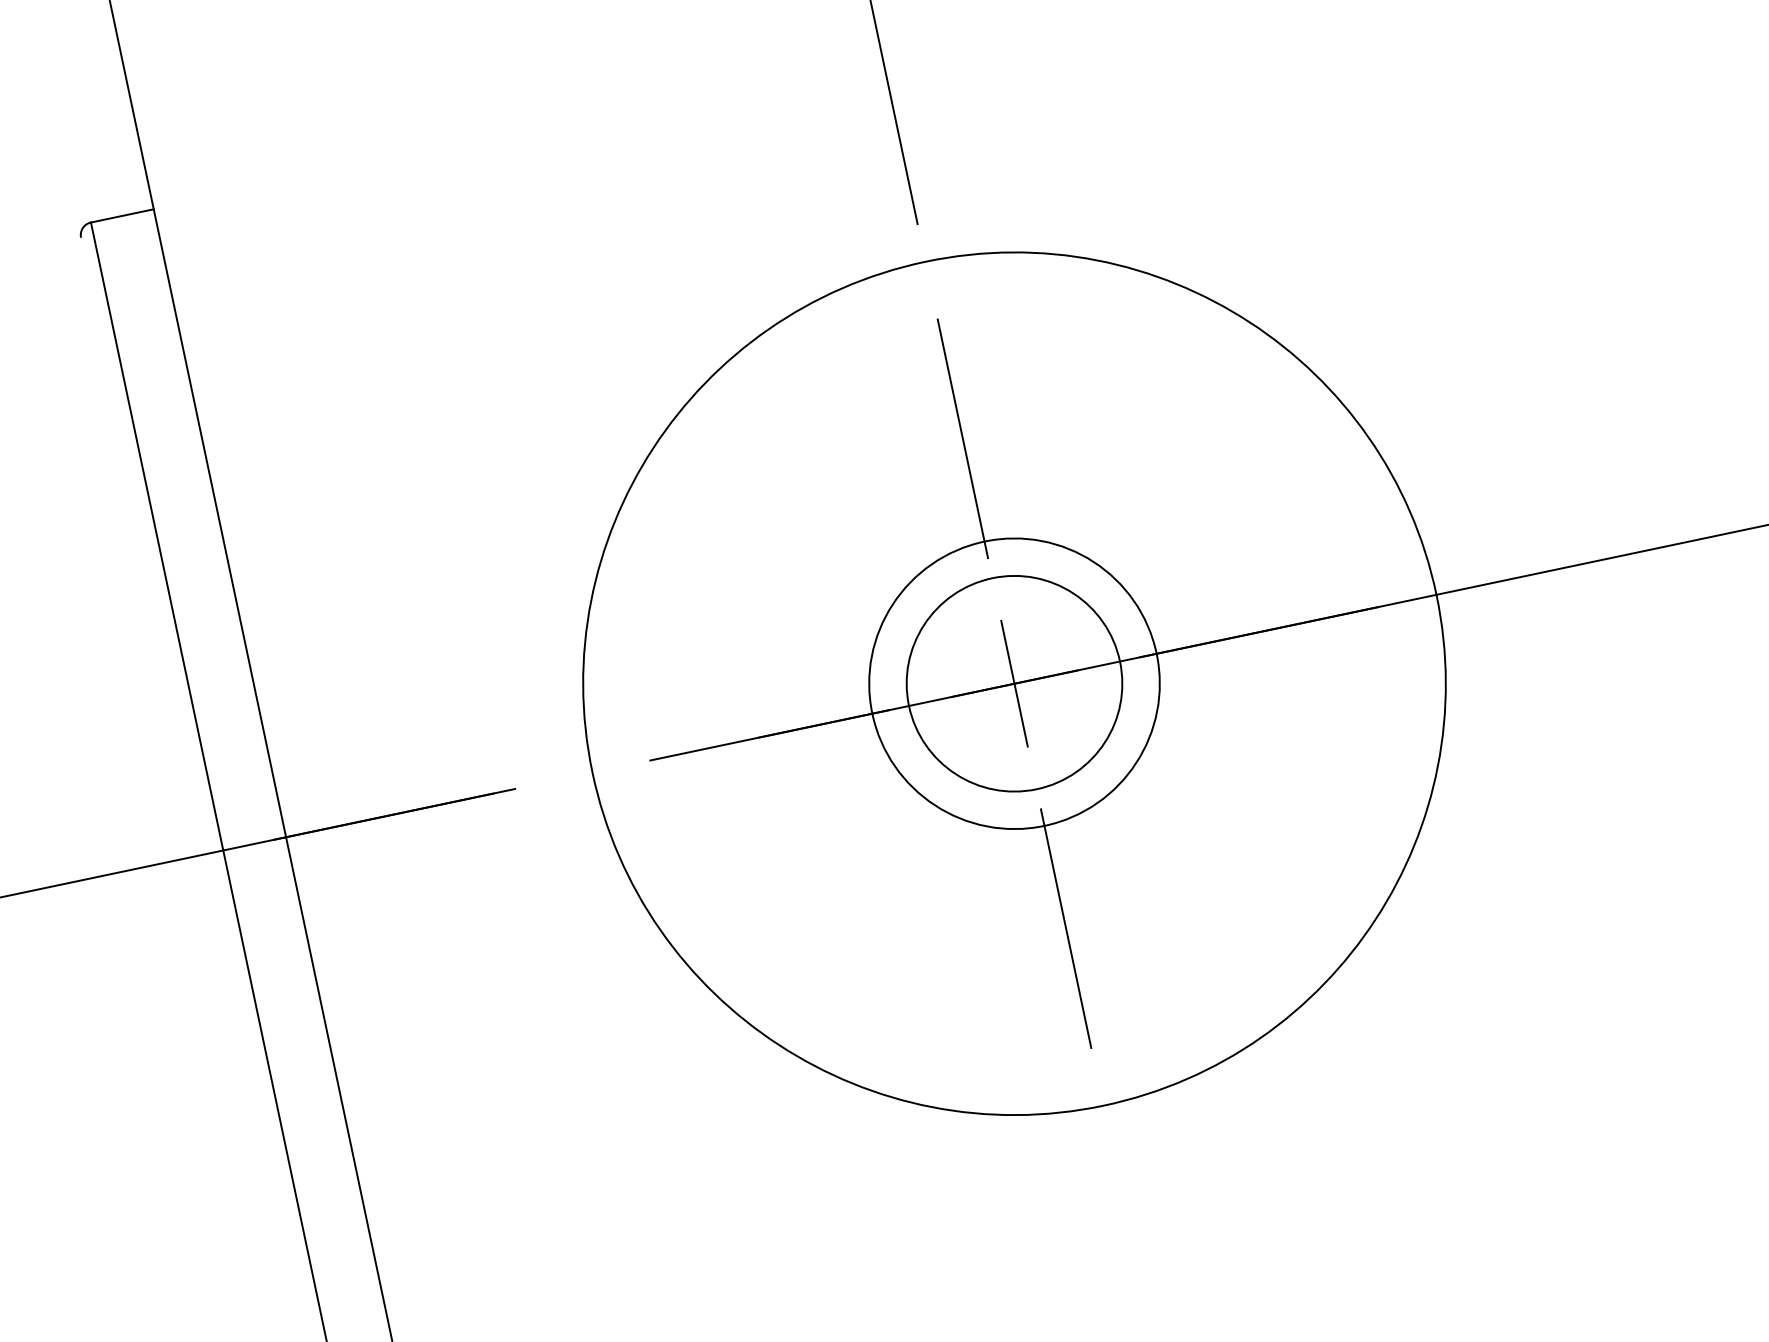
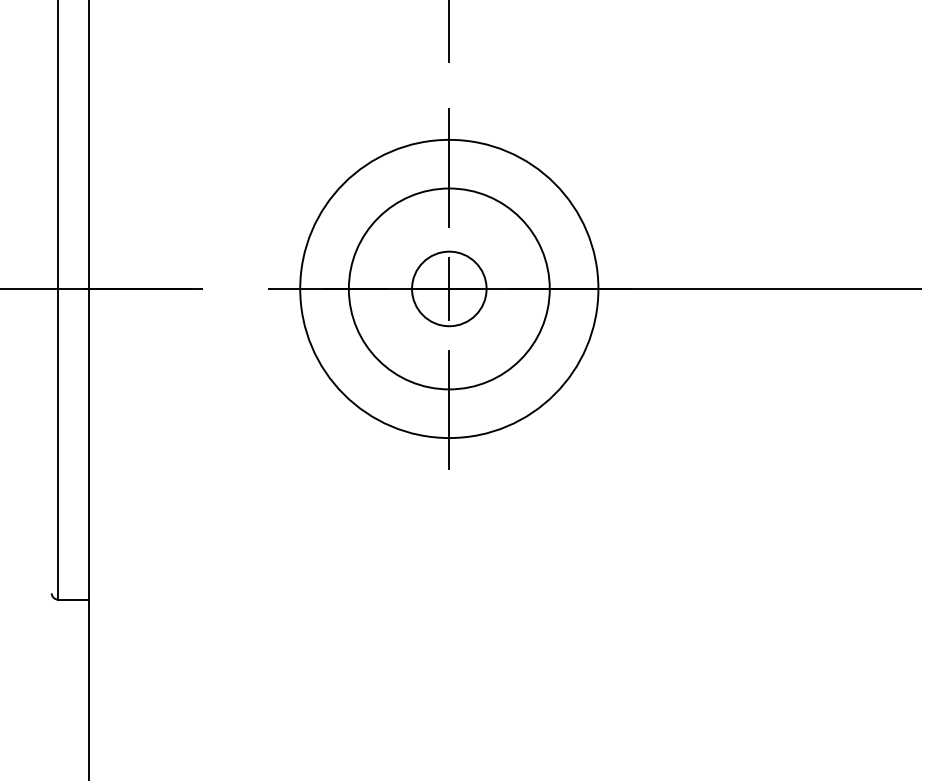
circle: (1014, 682) -> (449, 288), size x0.71
circle: (1014, 682) -> (449, 288), size x0.71
circle: (1012, 683) -> (448, 288), size x1.43

